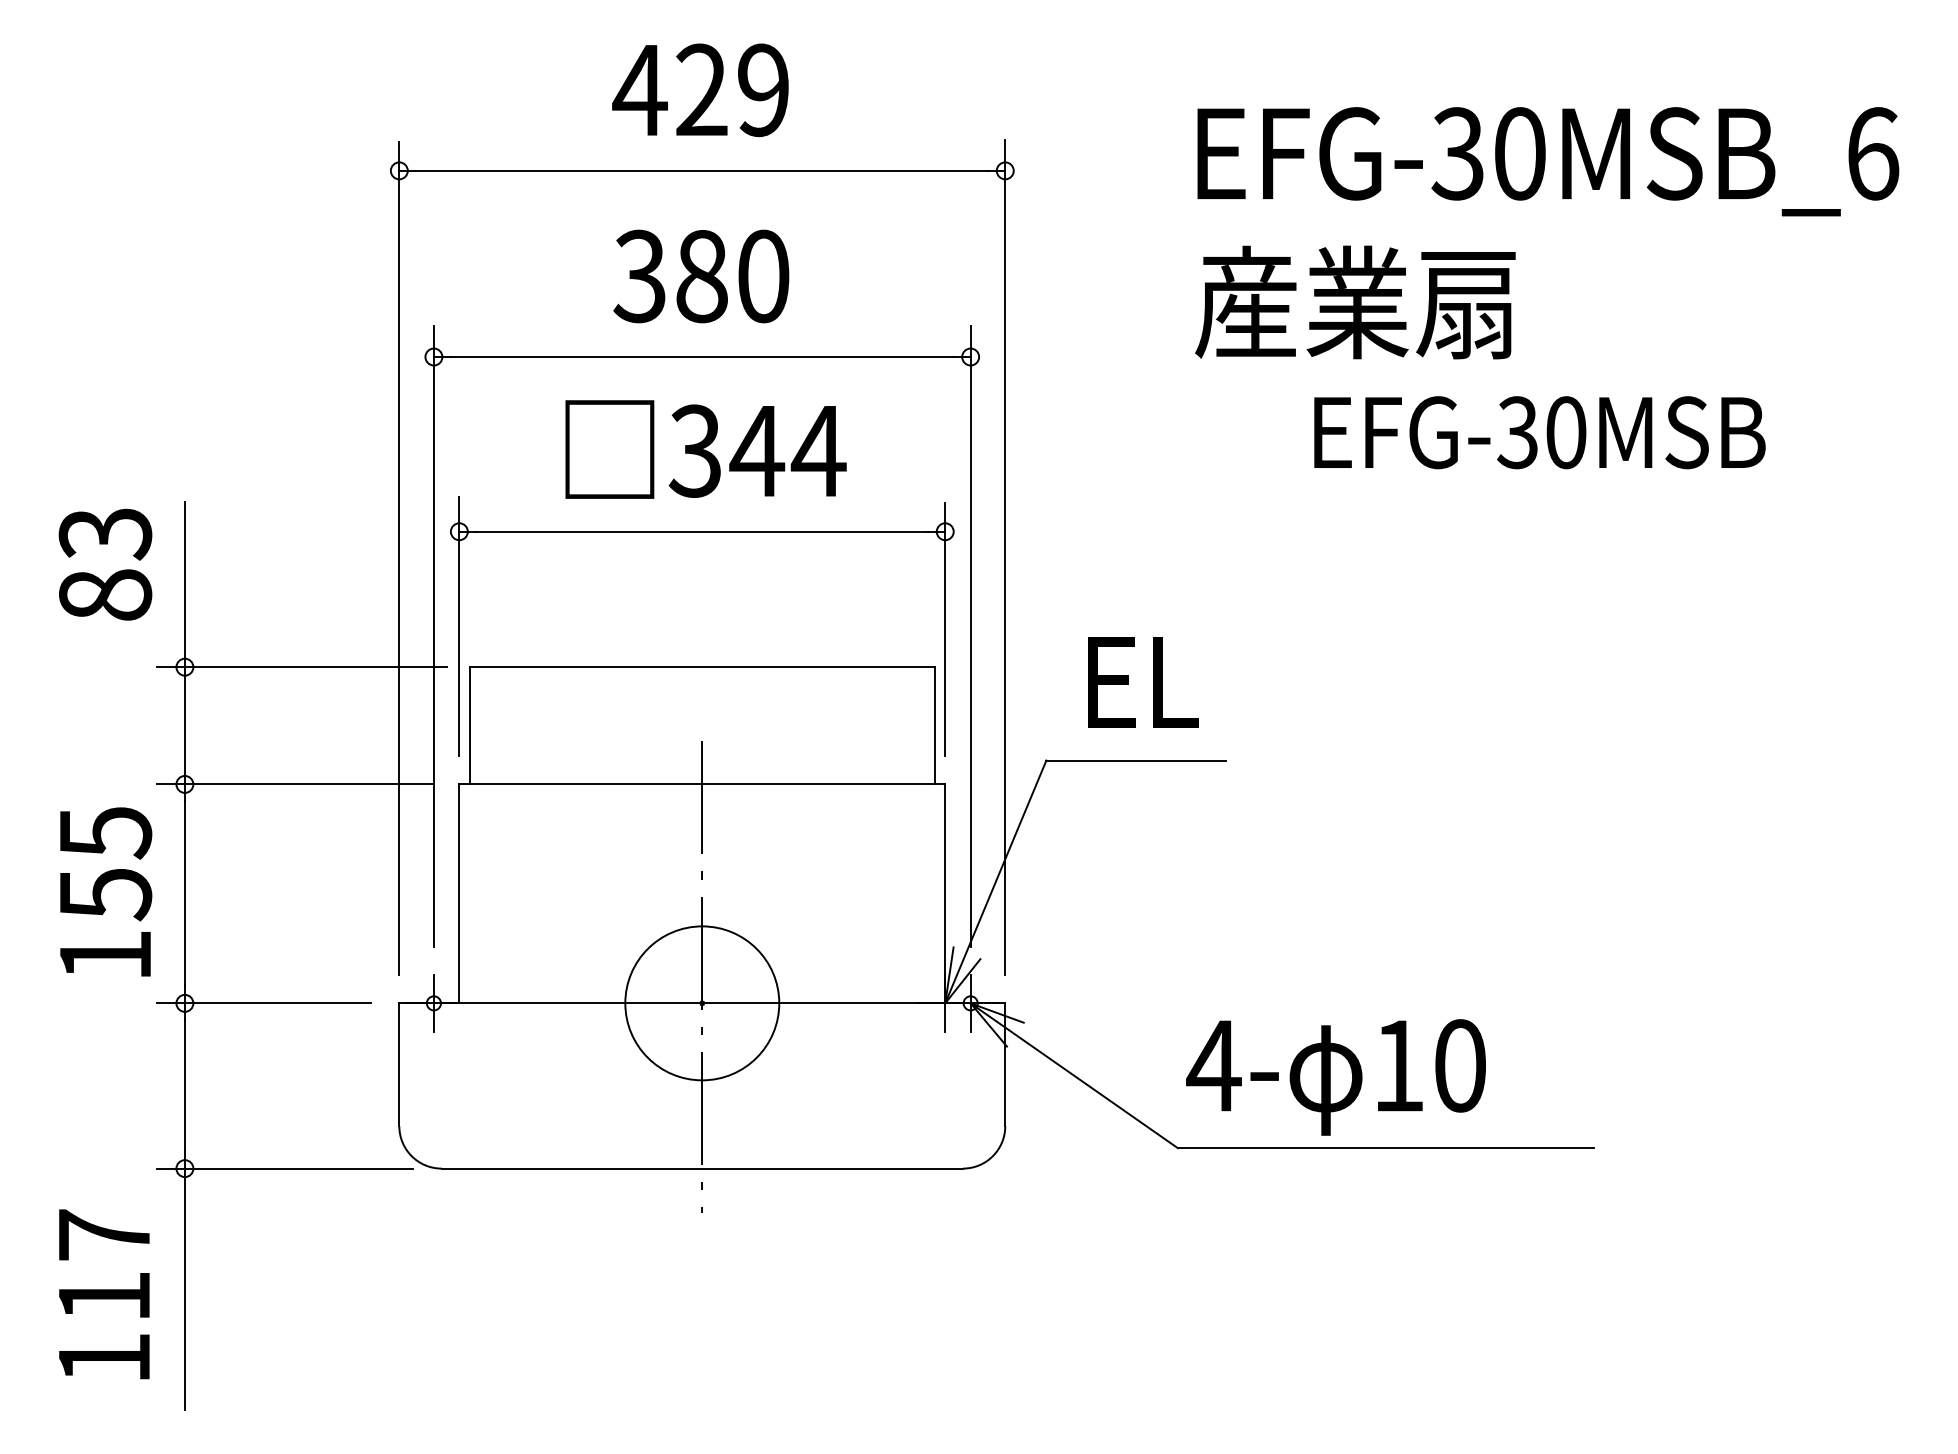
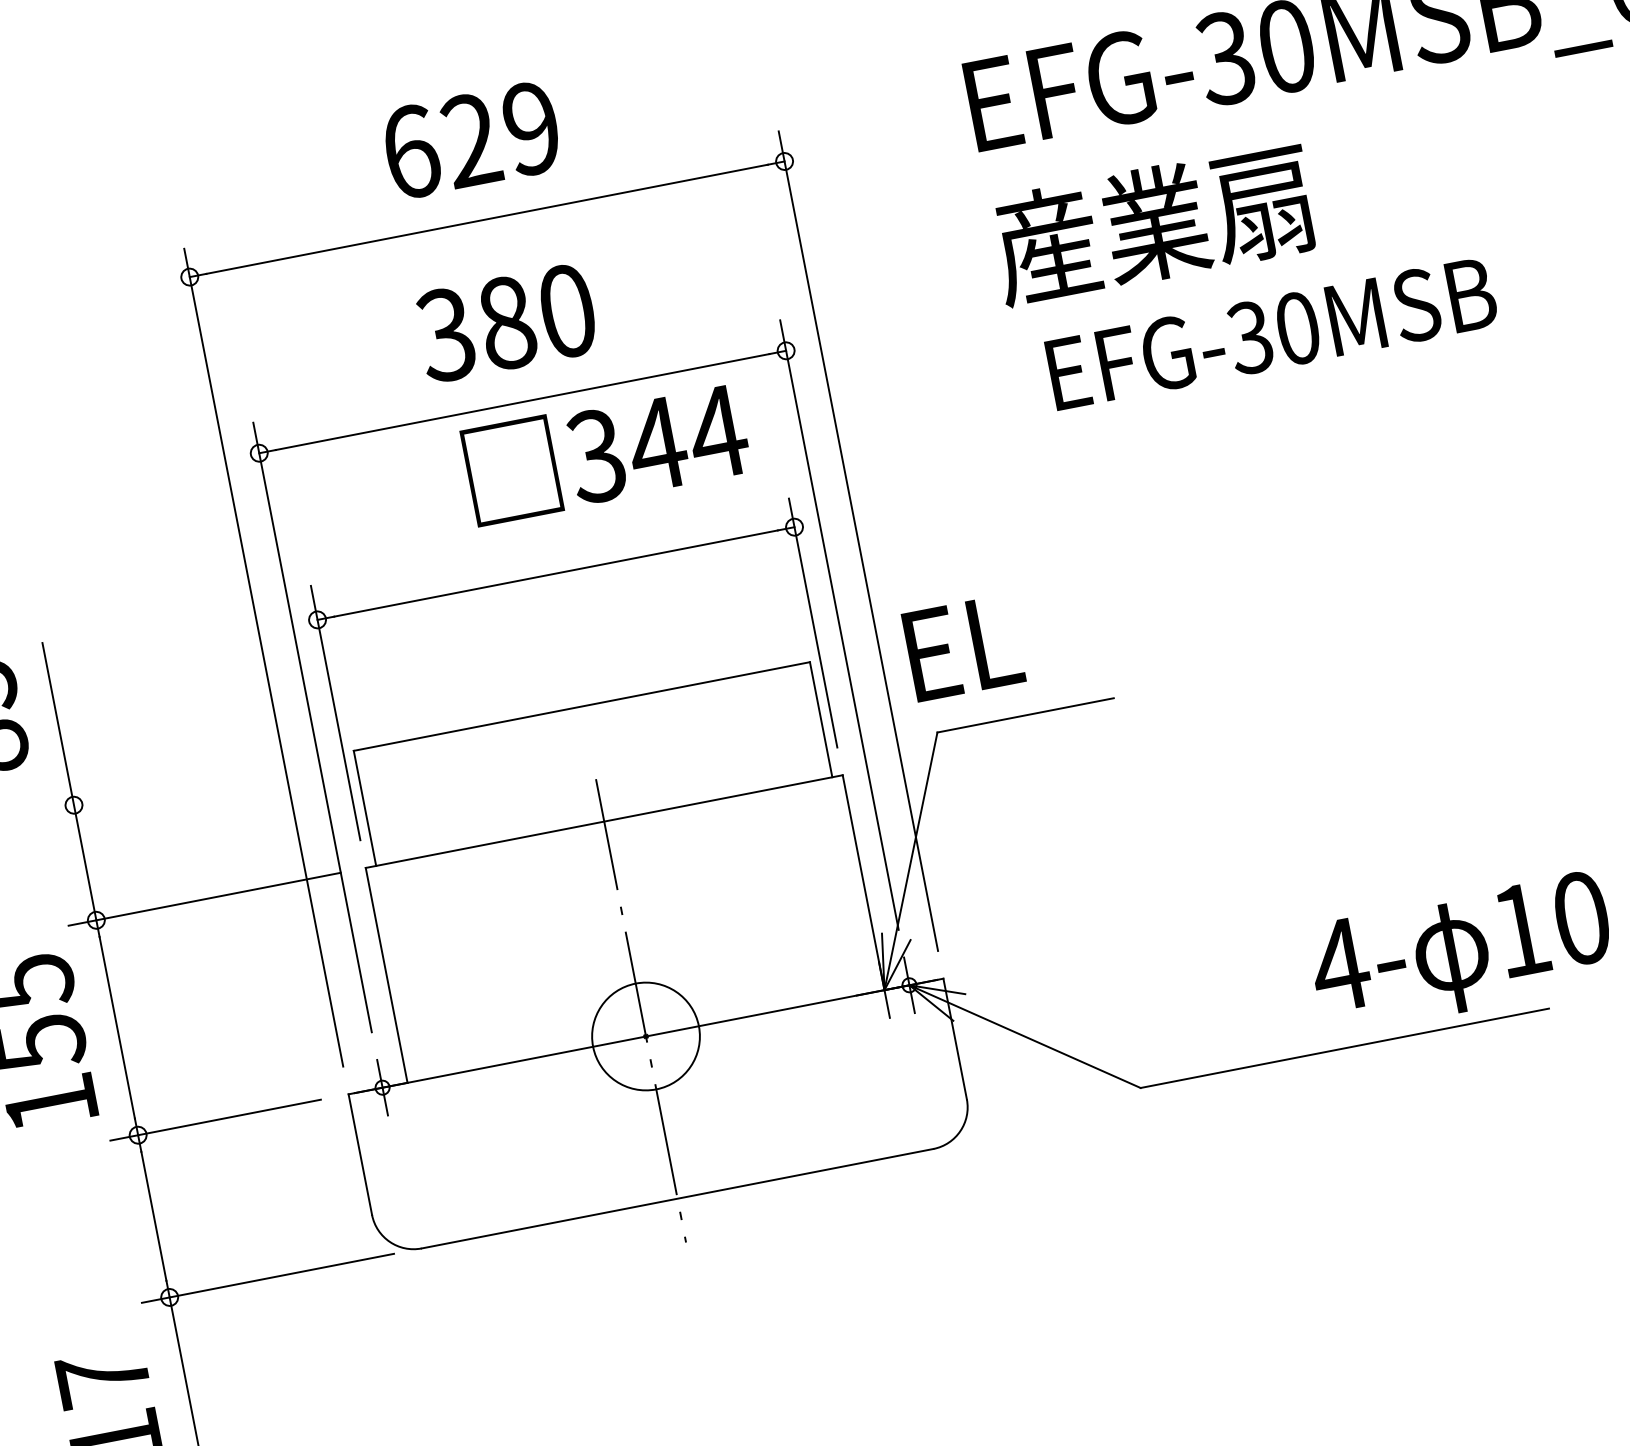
text: (639, 90) -> (410, 152), 429 -> 629
text: (1539, 432) -> (1271, 333), moved
text: (705, 449) -> (606, 452), moved
line: (301, 667) -> (188, 783), removed
text: (1143, 682) -> (963, 647), moved
circle: (702, 1003) -> (646, 1036), size x0.7
text: (1335, 1077) -> (1461, 953), moved

